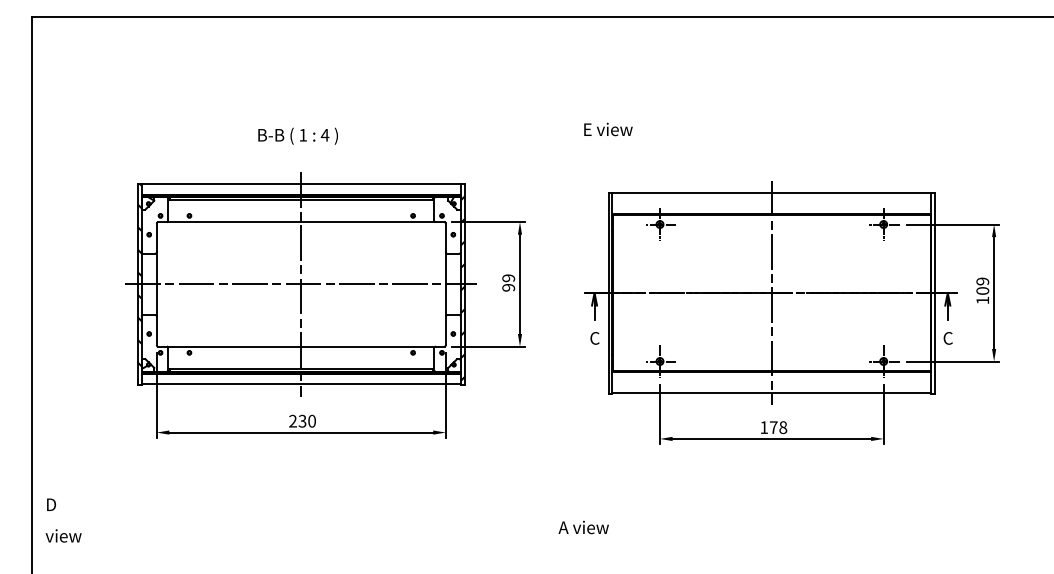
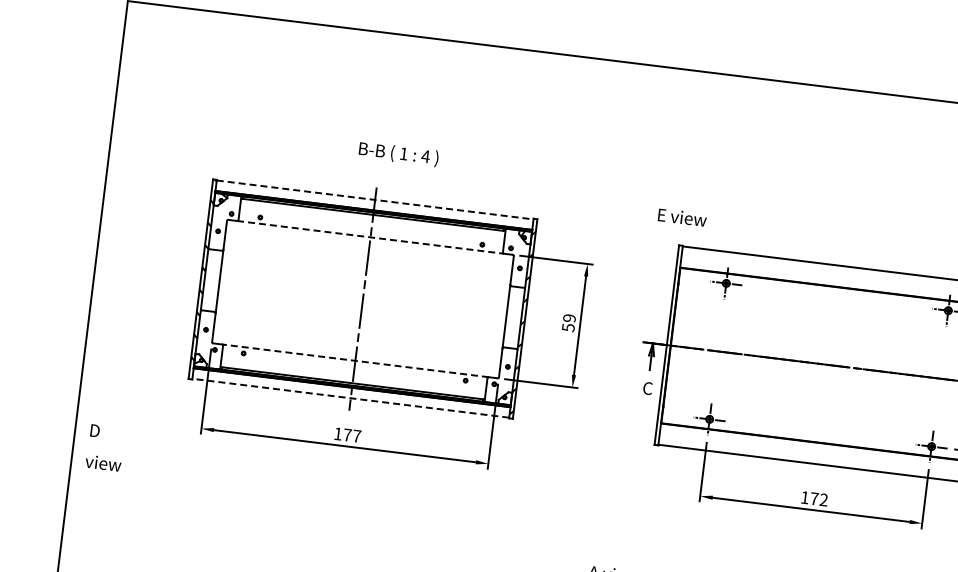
text: (608, 129) -> (682, 217), moved
text: (297, 135) -> (398, 153), moved
line: (301, 184) -> (375, 200), solid -> dashed
line: (301, 222) -> (370, 237), solid -> dashed
line: (301, 284) -> (363, 299), removed
text: (508, 287) -> (568, 327), 99 -> 59
line: (771, 292) -> (828, 364), removed
line: (300, 346) -> (354, 360), solid -> dashed
line: (301, 384) -> (351, 398), solid -> dashed
text: (302, 420) -> (347, 434), 230 -> 177
text: (783, 427) -> (824, 499), 178 -> 172
text: (63, 520) -> (105, 447), moved

